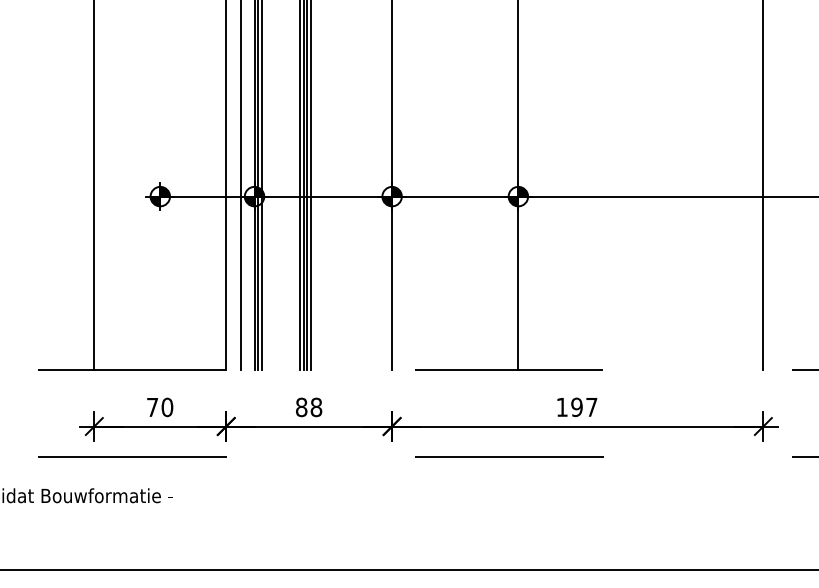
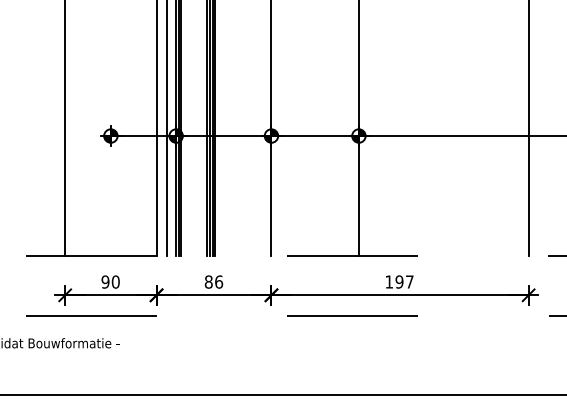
text: (152, 406) -> (105, 281), 70 -> 90
text: (317, 406) -> (219, 281), 88 -> 86

